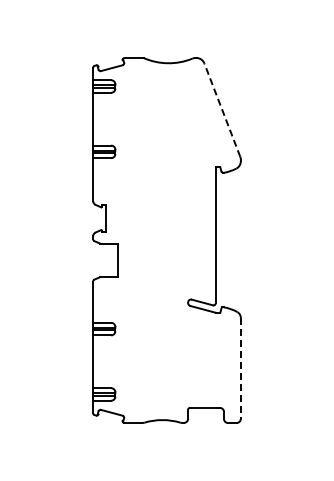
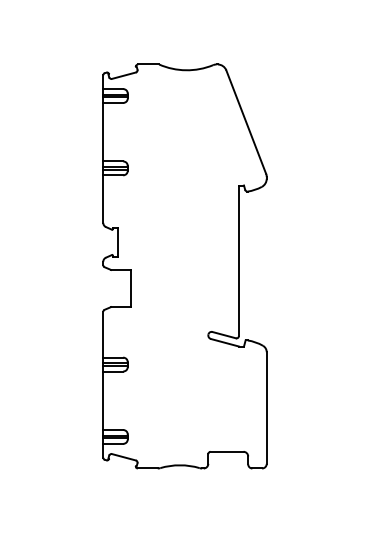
line: (222, 109) -> (246, 121), dashed -> solid
line: (240, 368) -> (266, 408), dashed -> solid

